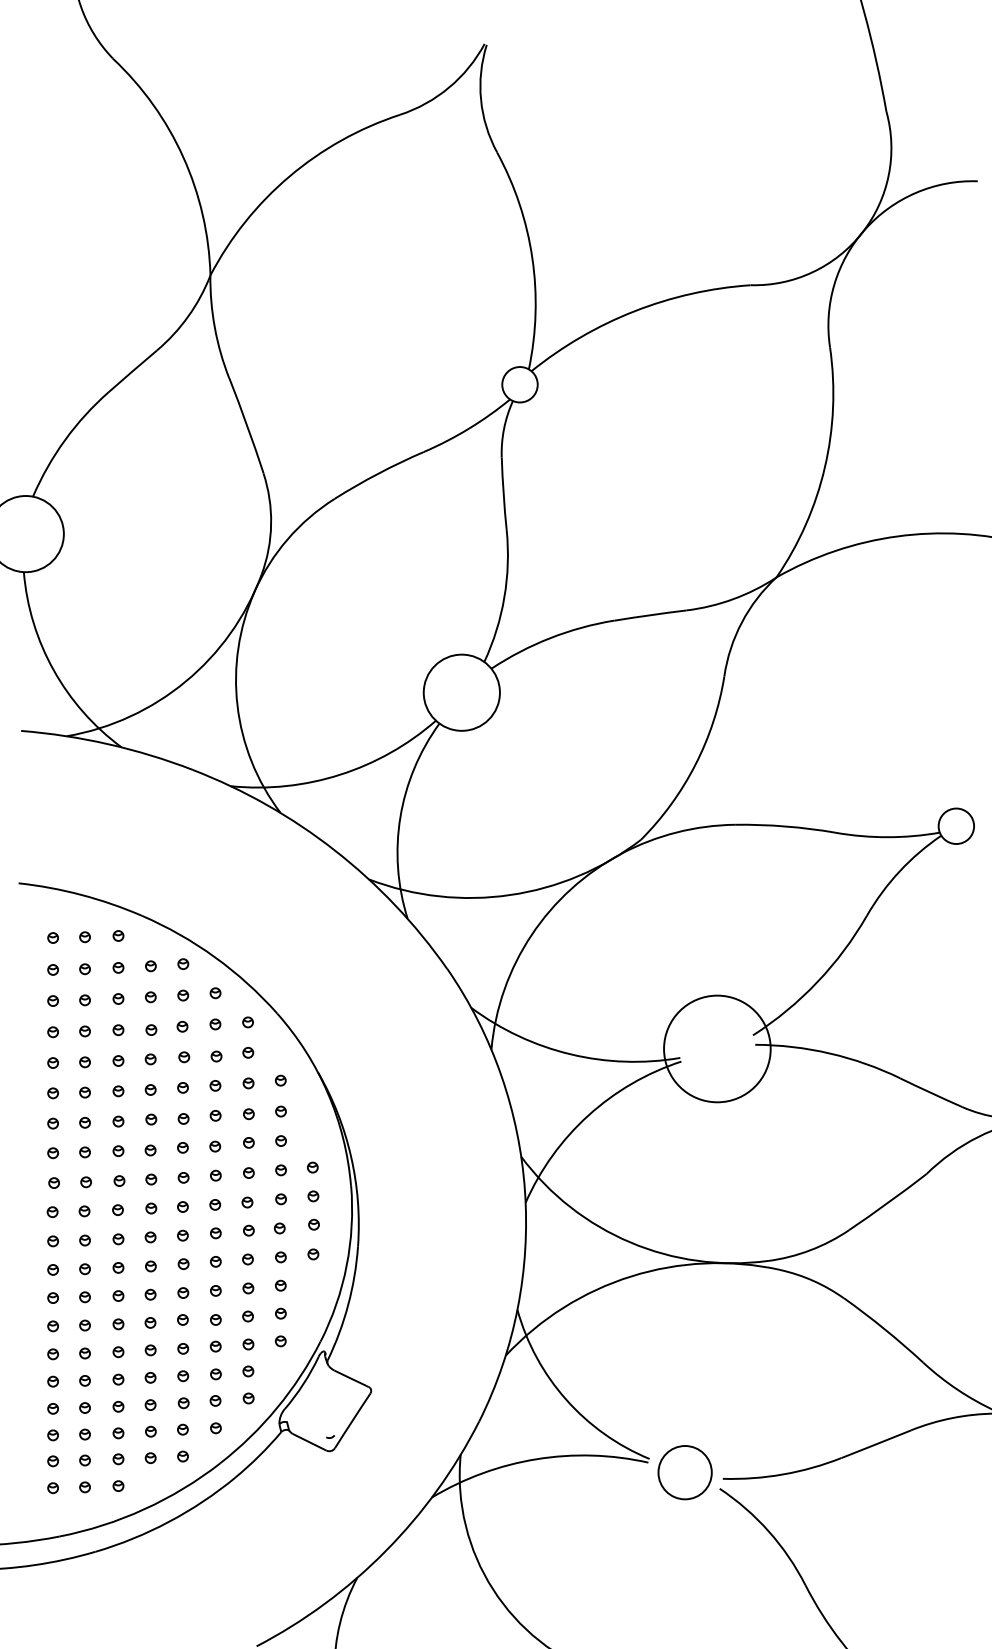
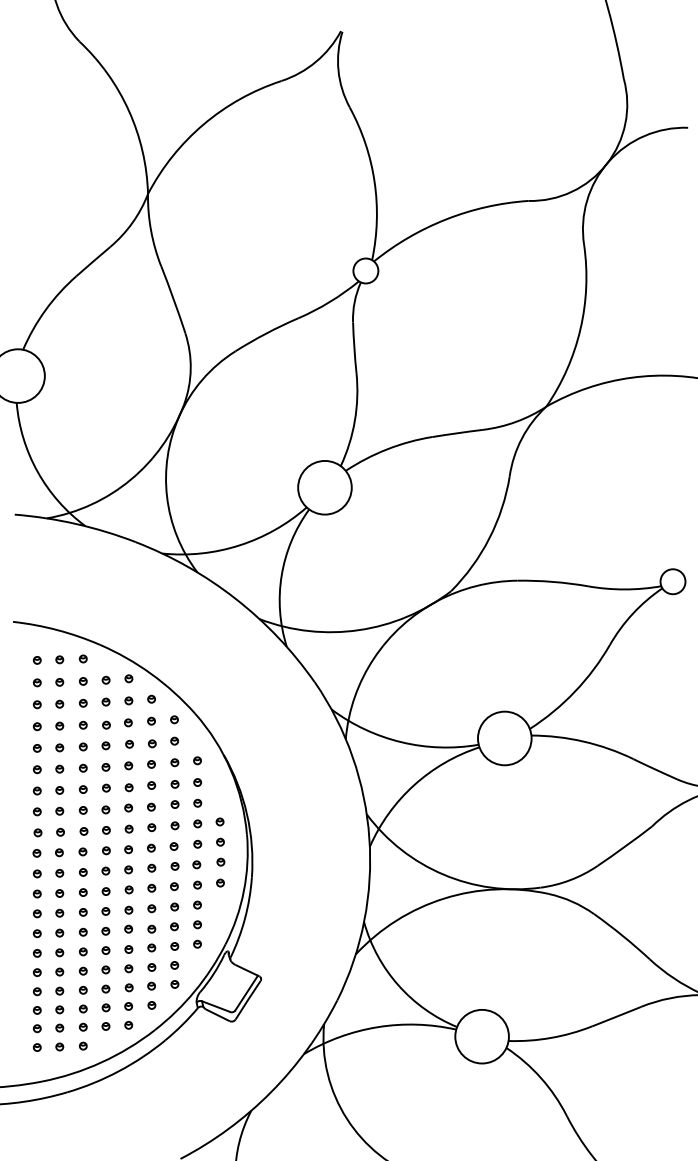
circle: (717, 1048) -> (504, 738), size x0.71
line: (350, 1410) -> (246, 992), added
line: (306, 1429) -> (215, 1006), added
circle: (685, 1472) -> (482, 1036), size x1.43

